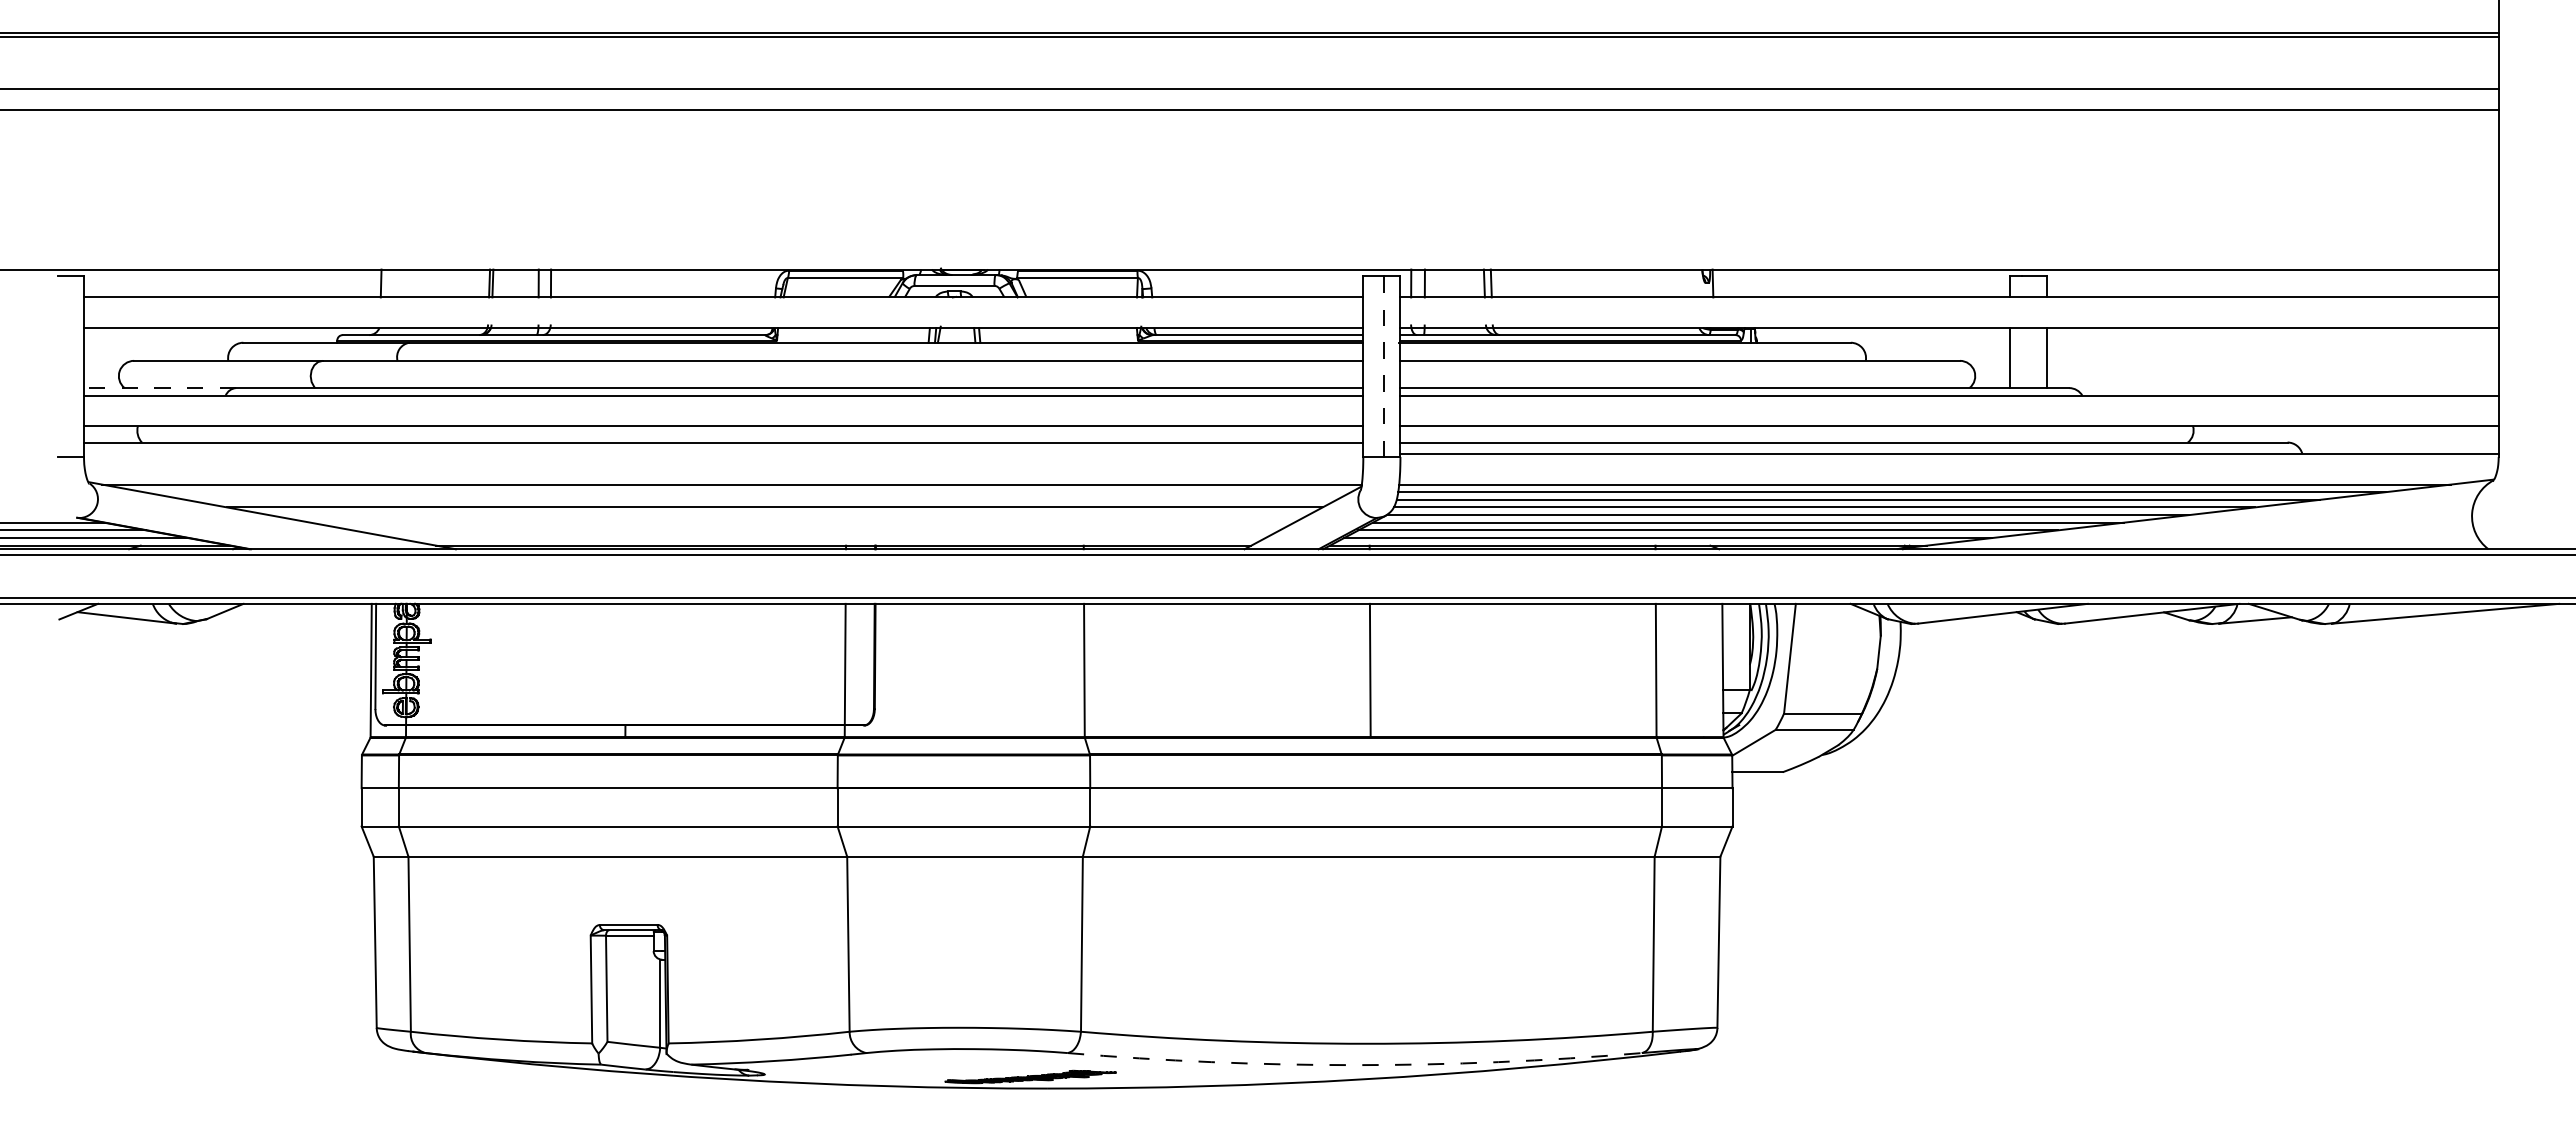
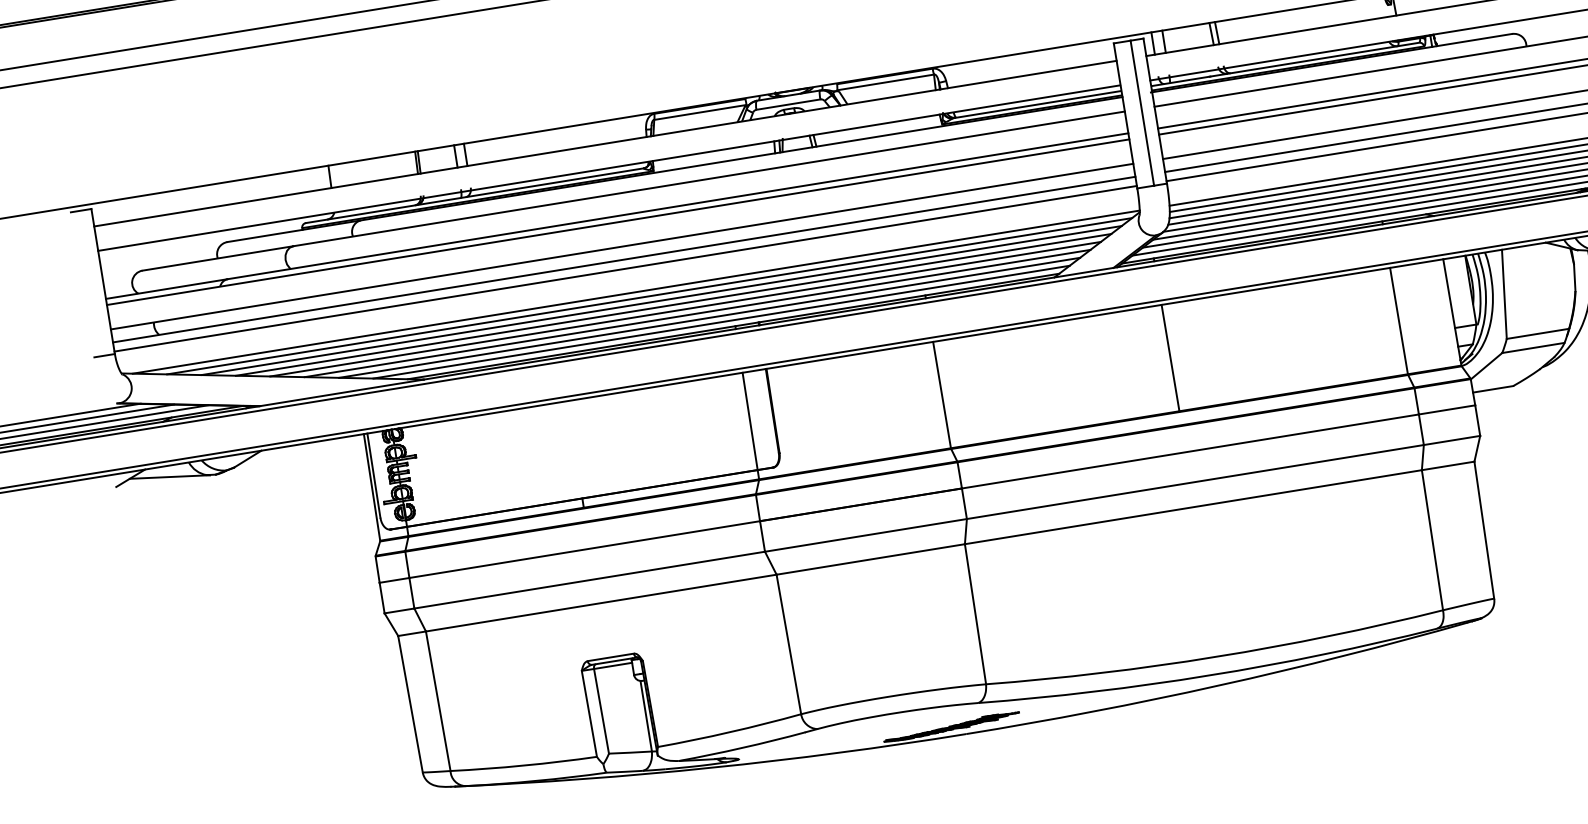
line: (1384, 366) -> (1142, 113), dashed -> solid
line: (159, 388) -> (166, 289), dashed -> solid
line: (723, 453) -> (625, 268), added
line: (747, 492) -> (649, 296), added
line: (760, 499) -> (661, 300), added
line: (788, 515) -> (685, 309), added
line: (802, 522) -> (697, 313), added
line: (815, 530) -> (709, 318), added
line: (829, 538) -> (721, 322), added
arc: (1354, 1065) -> (1209, 675), dashed -> solid

